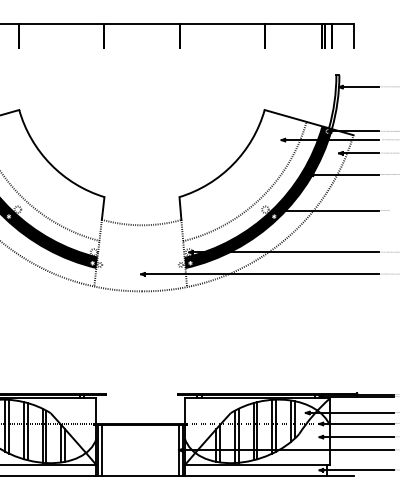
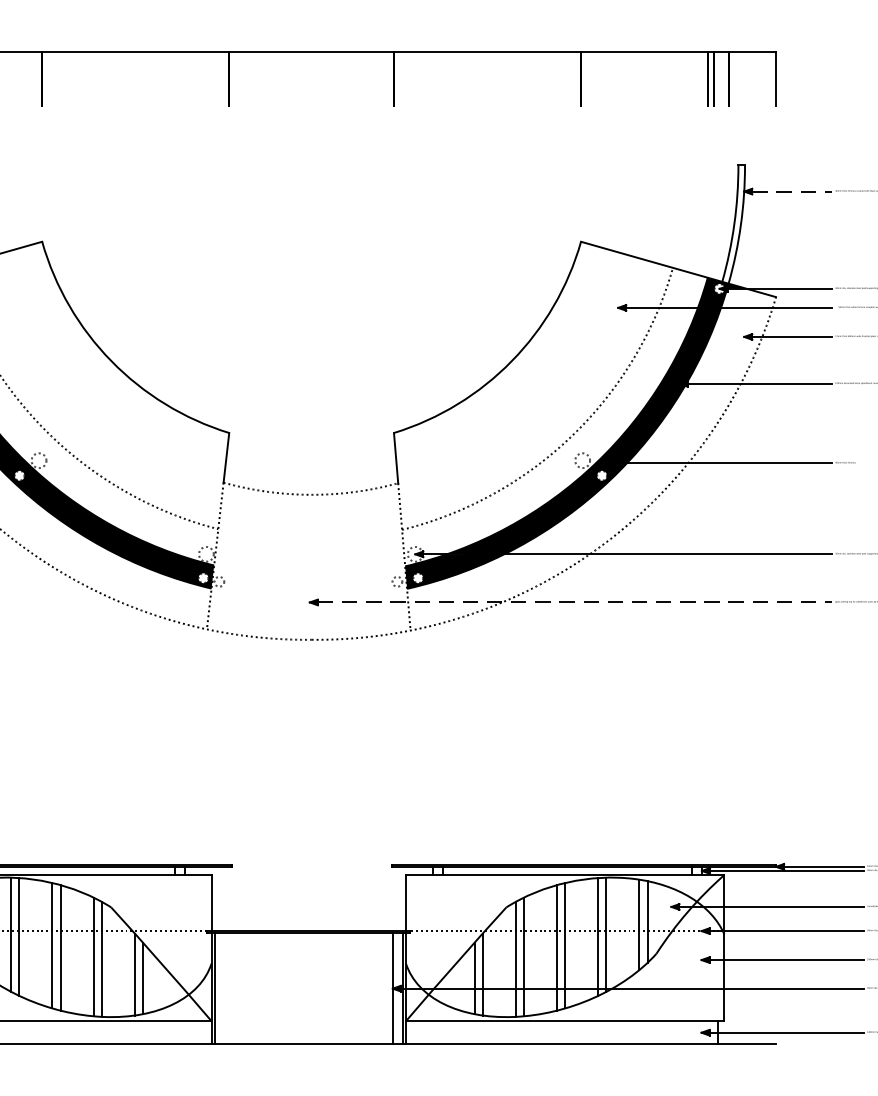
line: (361, 87) -> (793, 192), solid -> dashed
line: (262, 274) -> (576, 602), solid -> dashed
line: (102, 449) -> (224, 987), removed

